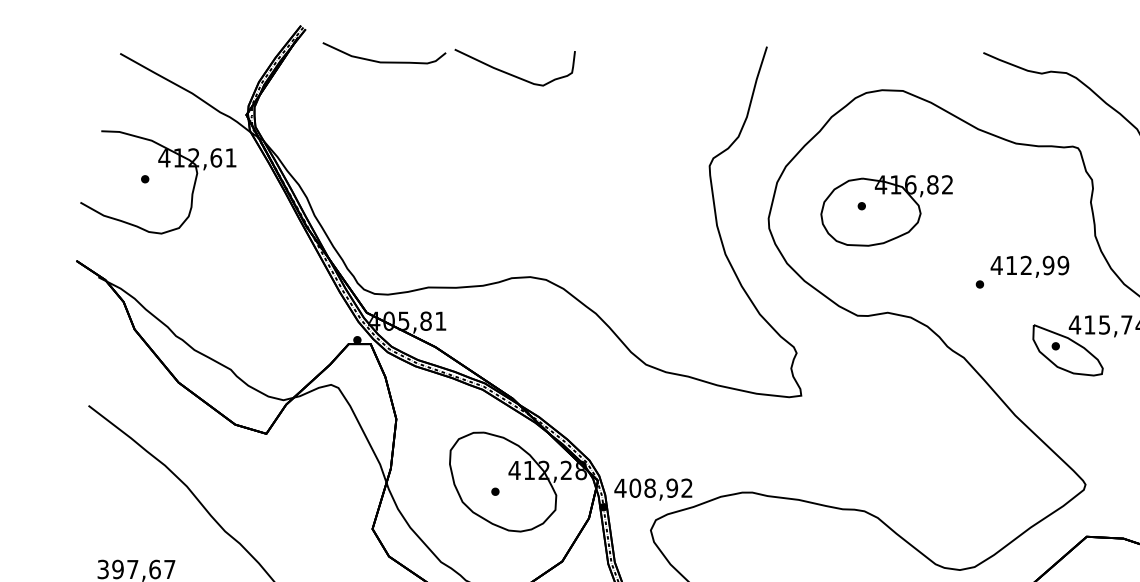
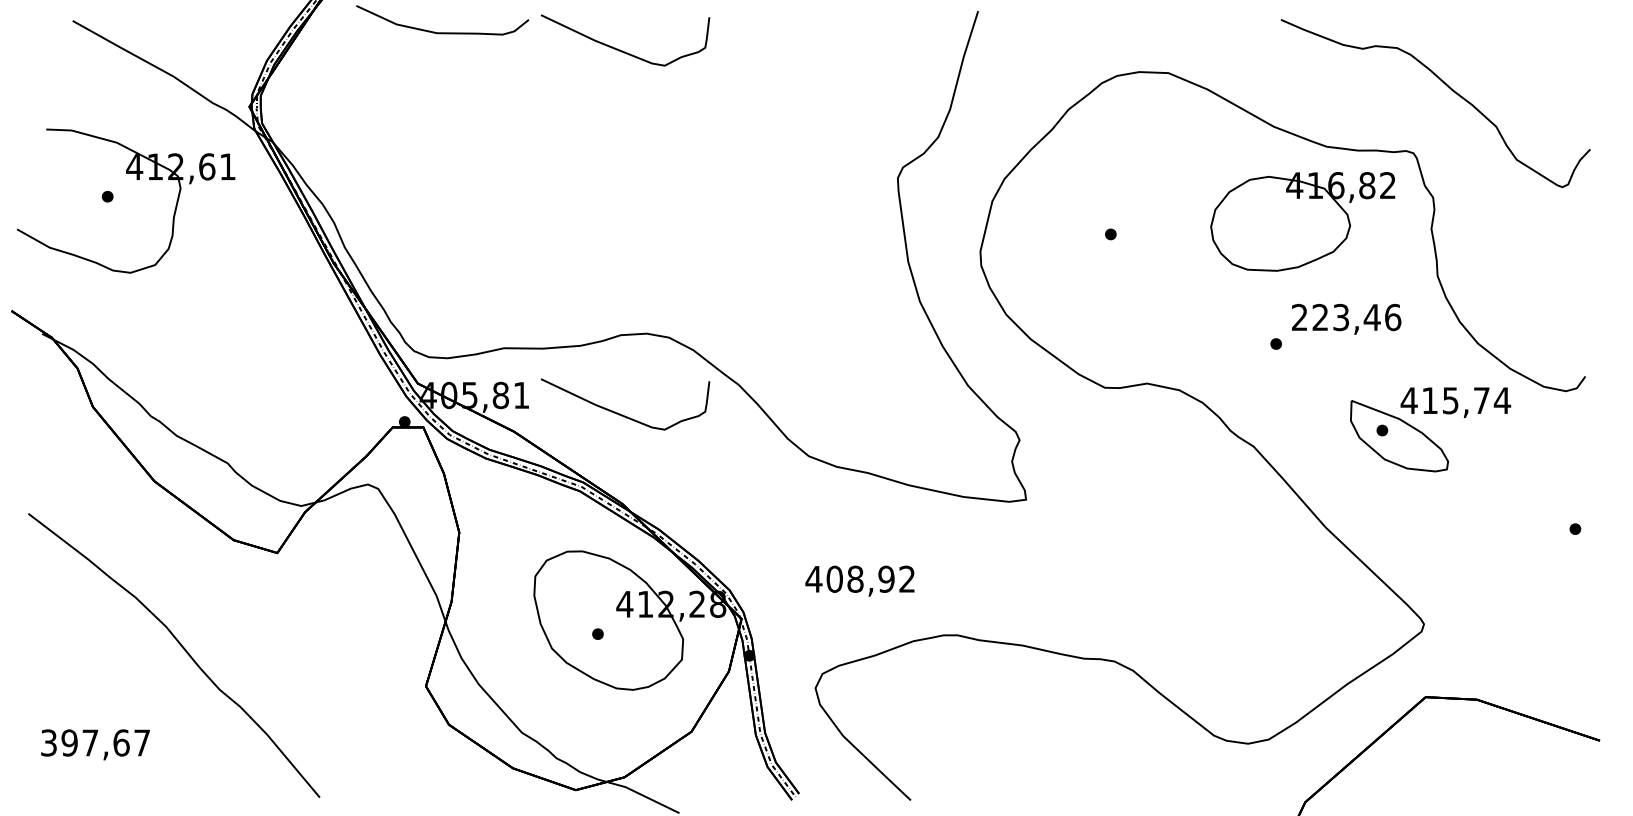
part: (886, 210) -> (1302, 221), moved
text: (1030, 265) -> (1346, 317), 412,99 -> 223,46
curve: (511, 334) -> (620, 413), added
text: (652, 489) -> (859, 580), moved

